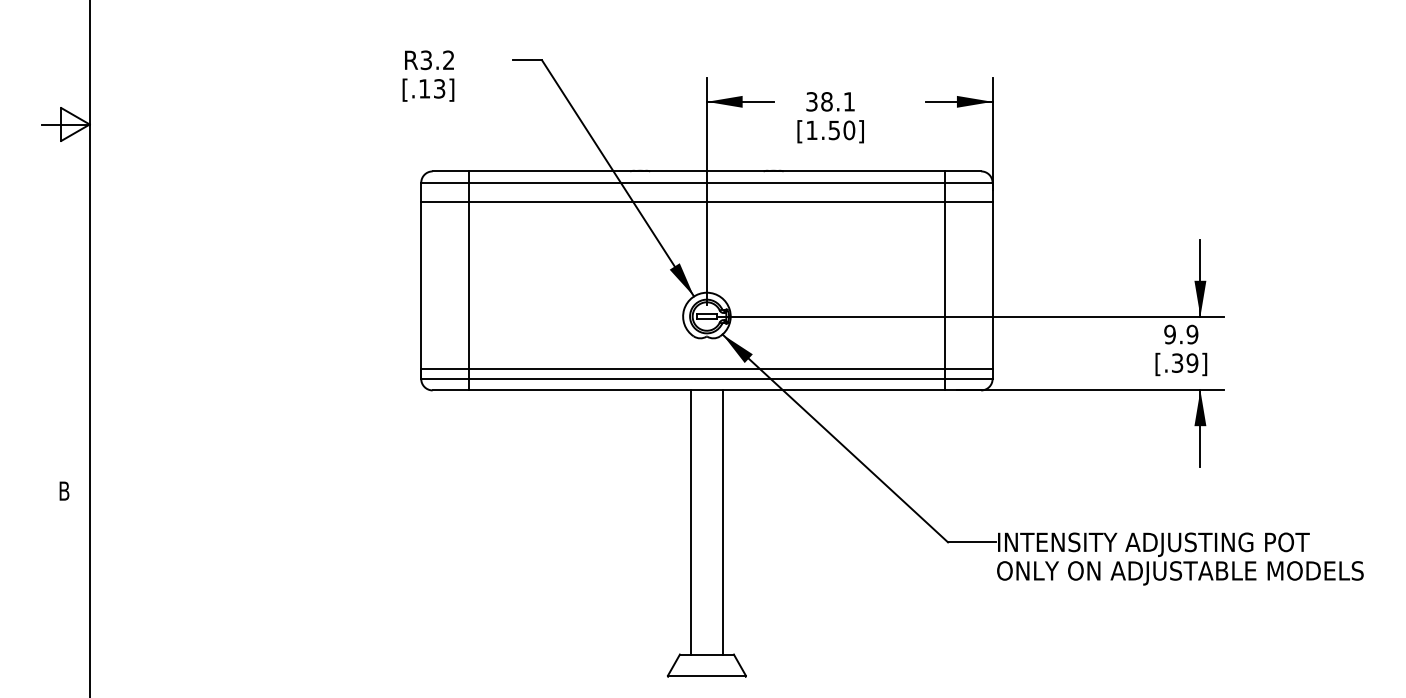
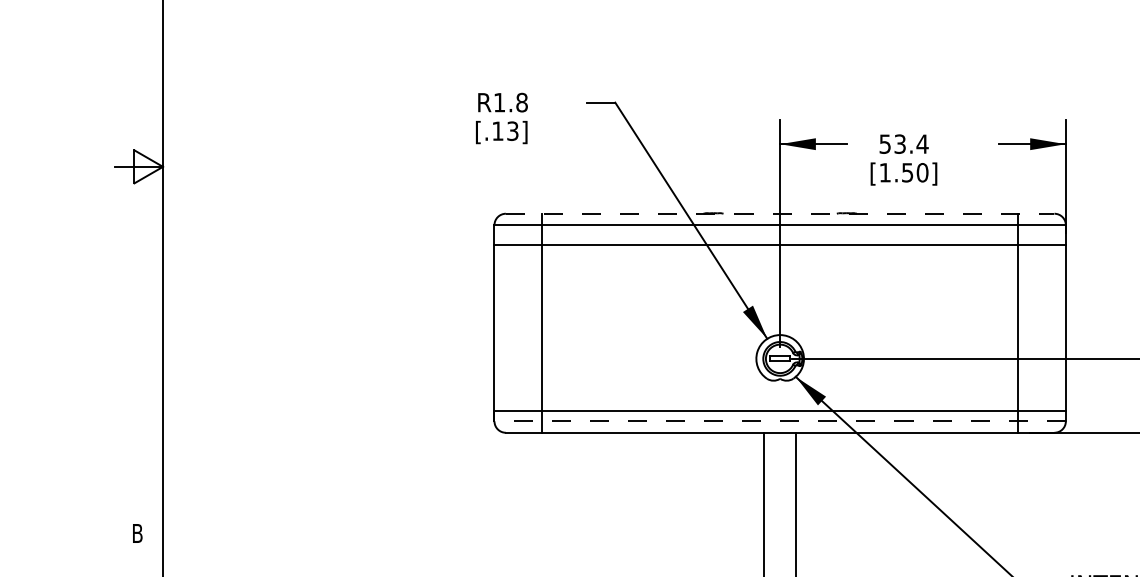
text: (437, 60) -> (510, 102), R3.2 -> R1.8
text: (830, 101) -> (903, 143), 38.1 -> 53.4
line: (707, 171) -> (780, 213), solid -> dashed
line: (706, 379) -> (779, 421), solid -> dashed

